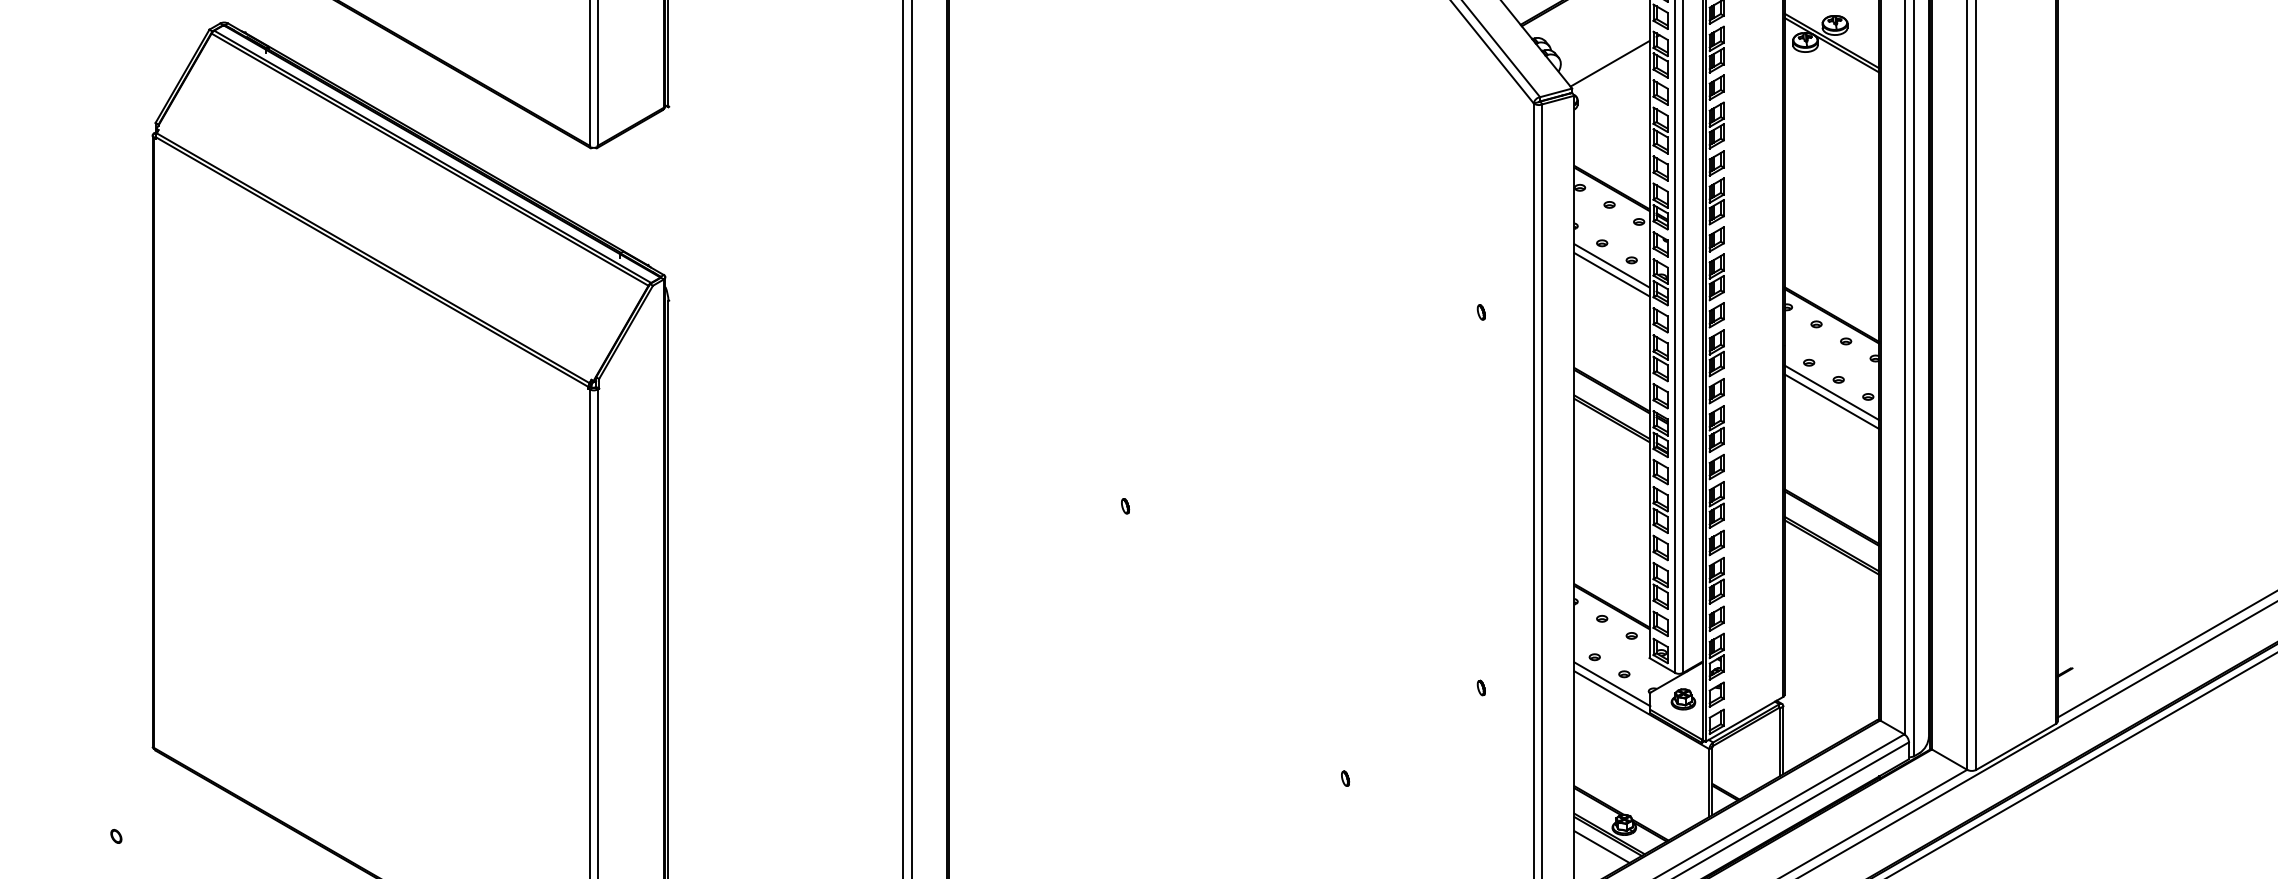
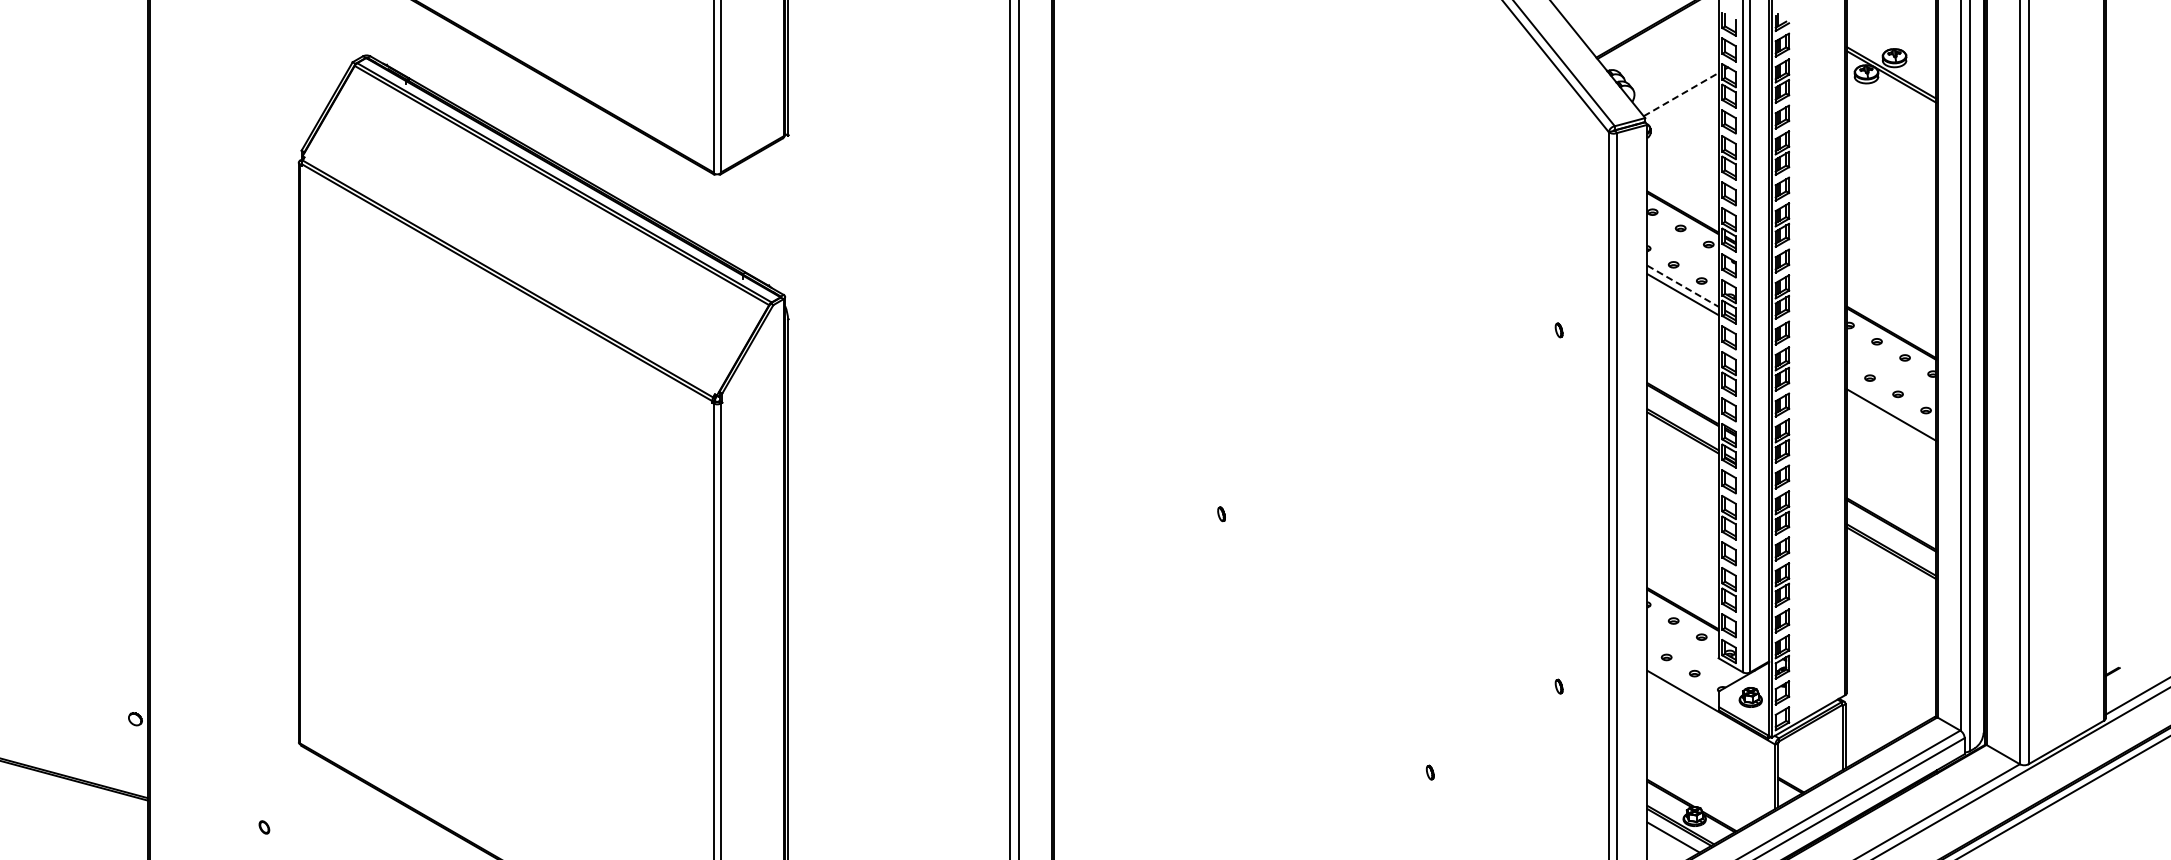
line: (1610, 63) -> (1681, 94), solid -> dashed
line: (1612, 266) -> (1683, 286), solid -> dashed
line: (1831, 392) -> (1891, 406), removed
line: (1612, 683) -> (1683, 682), removed

